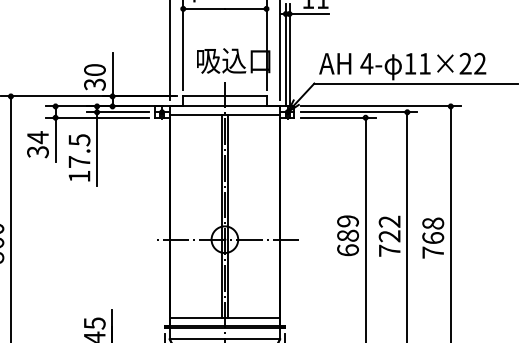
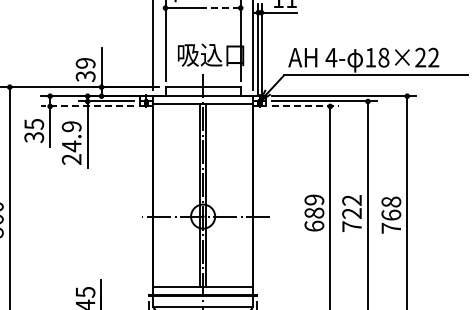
line: (245, 9) -> (221, 8), solid -> dashed
text: (424, 63) -> (383, 57), 11×22 -> 18×22
text: (94, 70) -> (85, 63), 30 -> 39
line: (96, 117) -> (87, 106), solid -> dashed
line: (338, 117) -> (305, 106), solid -> dashed
text: (38, 137) -> (34, 124), 34 -> 35
text: (79, 157) -> (71, 142), 17.5 -> 24.9

